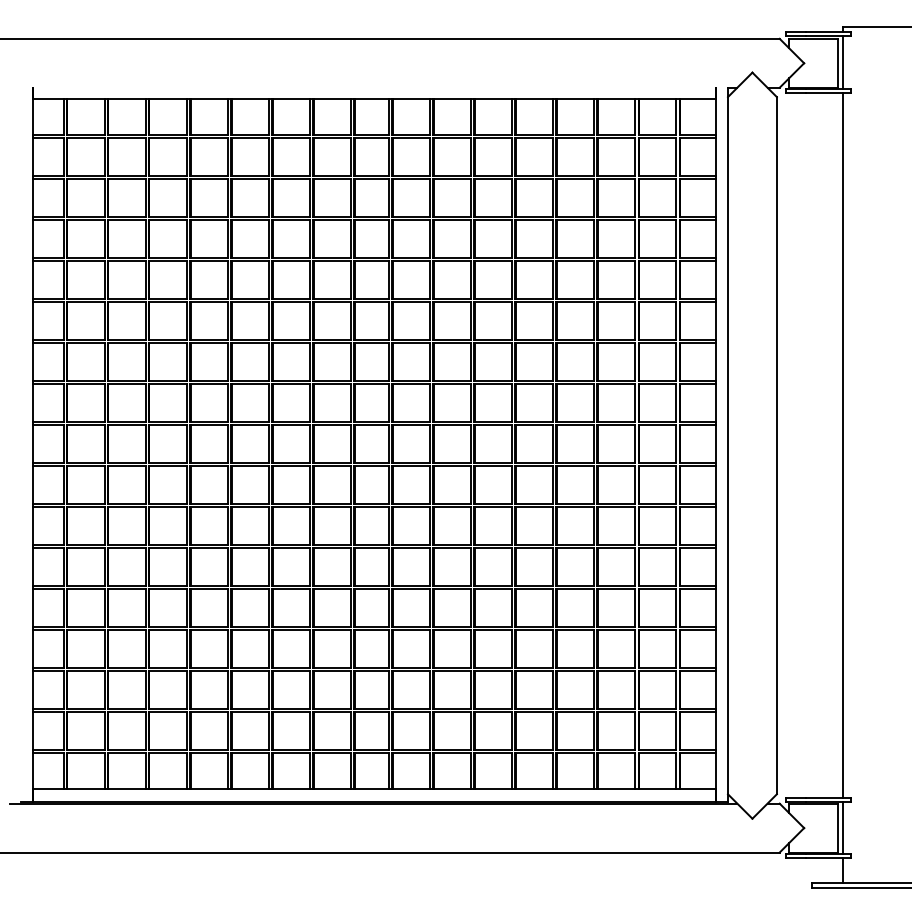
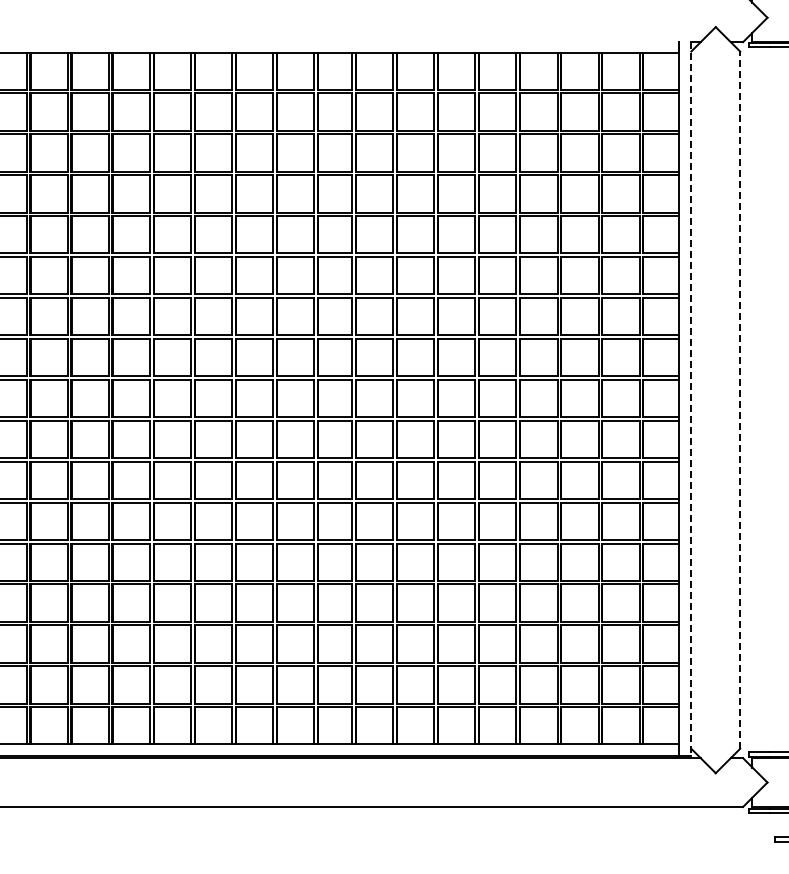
line: (728, 445) -> (691, 399), solid -> dashed
line: (776, 445) -> (739, 399), solid -> dashed

